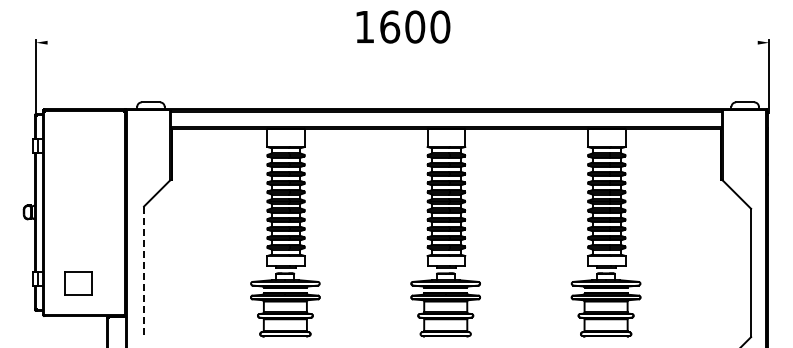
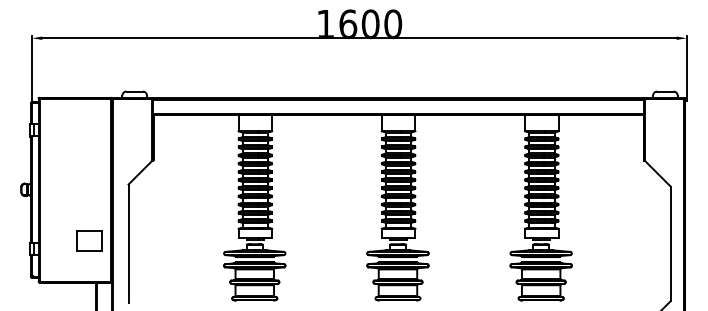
line: (402, 42) -> (359, 38), added
line: (144, 273) -> (128, 244), dashed -> solid
part: (78, 283) -> (89, 240), moved

